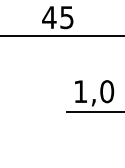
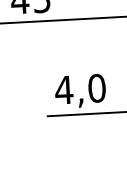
text: (80, 91) -> (63, 89), 1,0 -> 4,0

